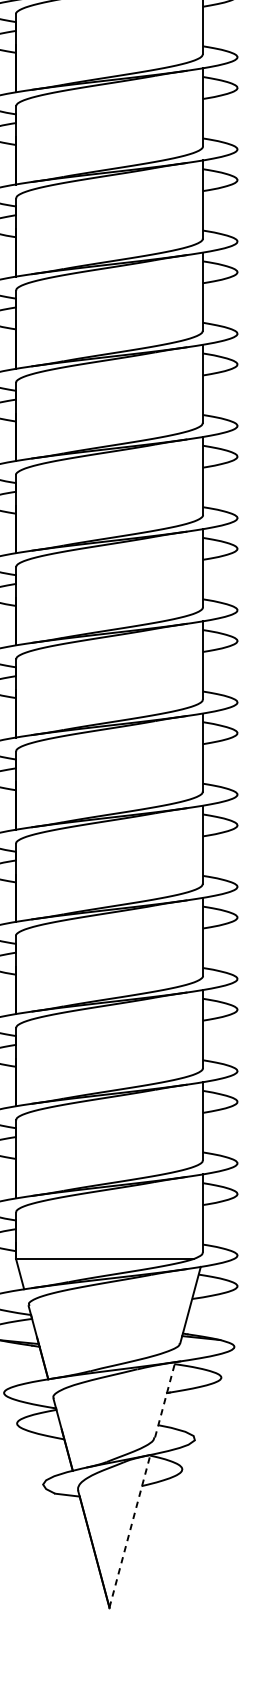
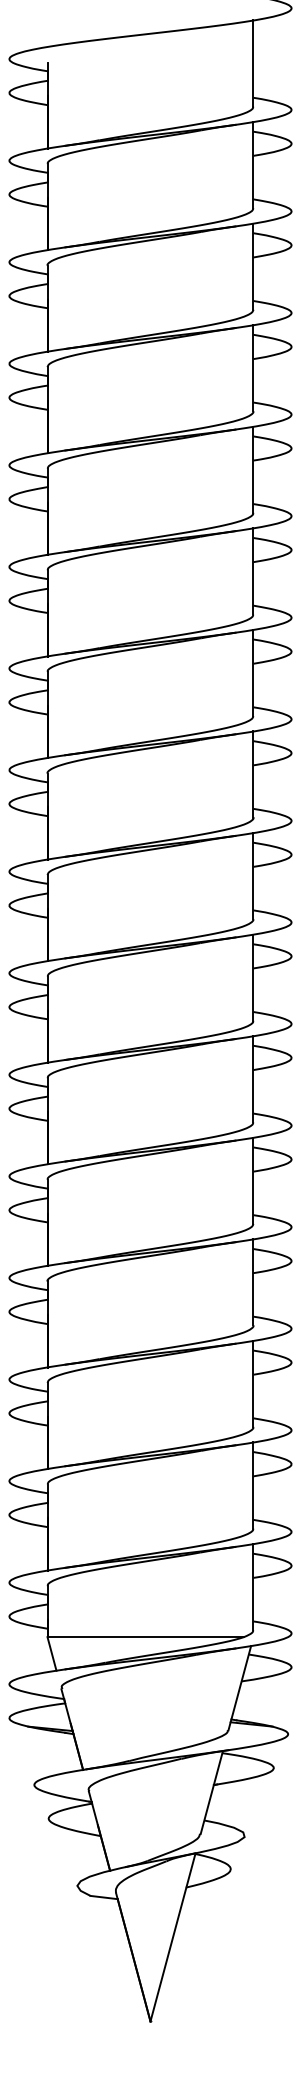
line: (164, 1399) -> (211, 1792), dashed -> solid
line: (130, 1530) -> (173, 1936), dashed -> solid

